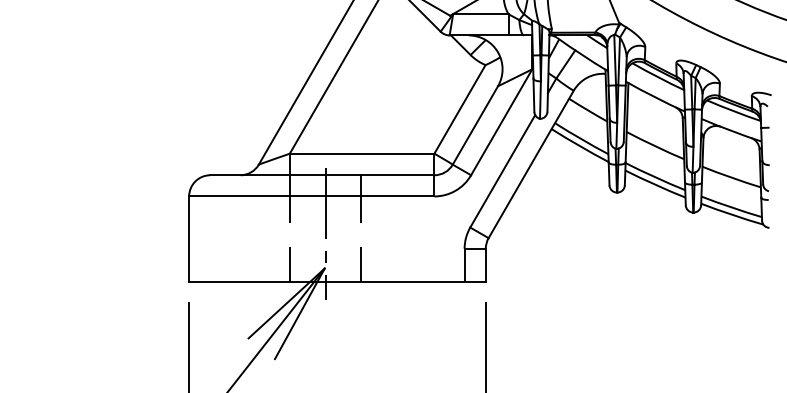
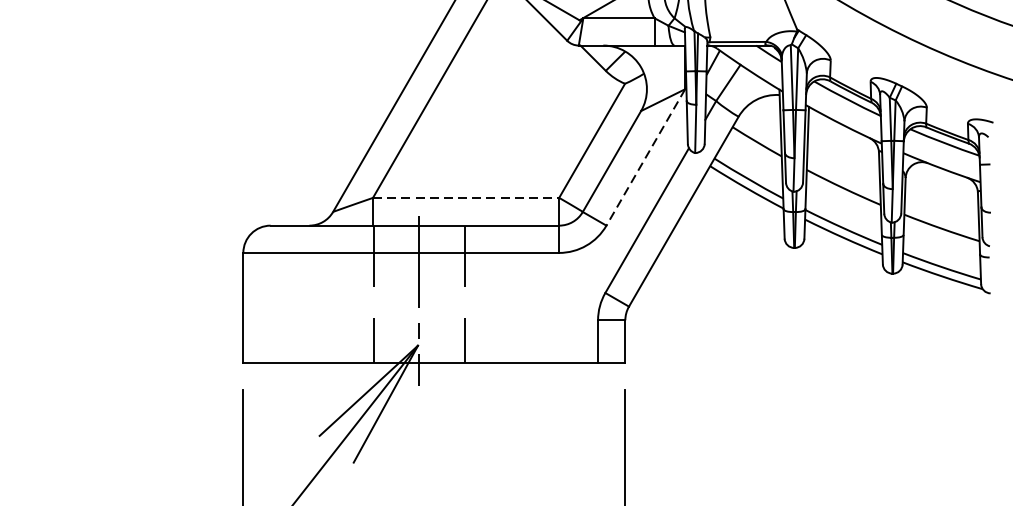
line: (501, 122) -> (645, 157), solid -> dashed
line: (362, 153) -> (466, 197), solid -> dashed

